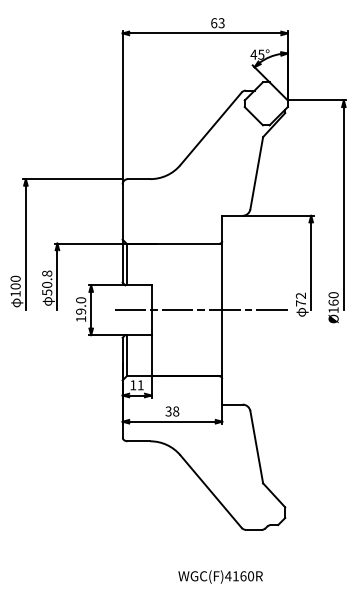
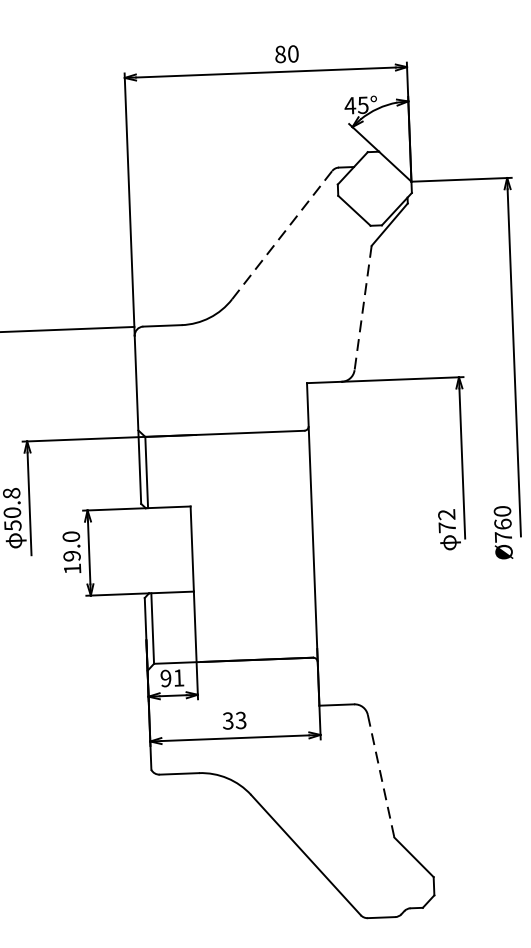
text: (217, 23) -> (286, 54), 63 -> 80
line: (211, 128) -> (282, 234), solid -> dashed
line: (256, 173) -> (362, 308), solid -> dashed
line: (199, 310) -> (274, 546), removed
text: (333, 310) -> (503, 537), Ø160 -> Ø760
text: (133, 385) -> (166, 678), 11 -> 91
text: (176, 411) -> (241, 720), 38 -> 33
line: (256, 447) -> (380, 776), solid -> dashed

